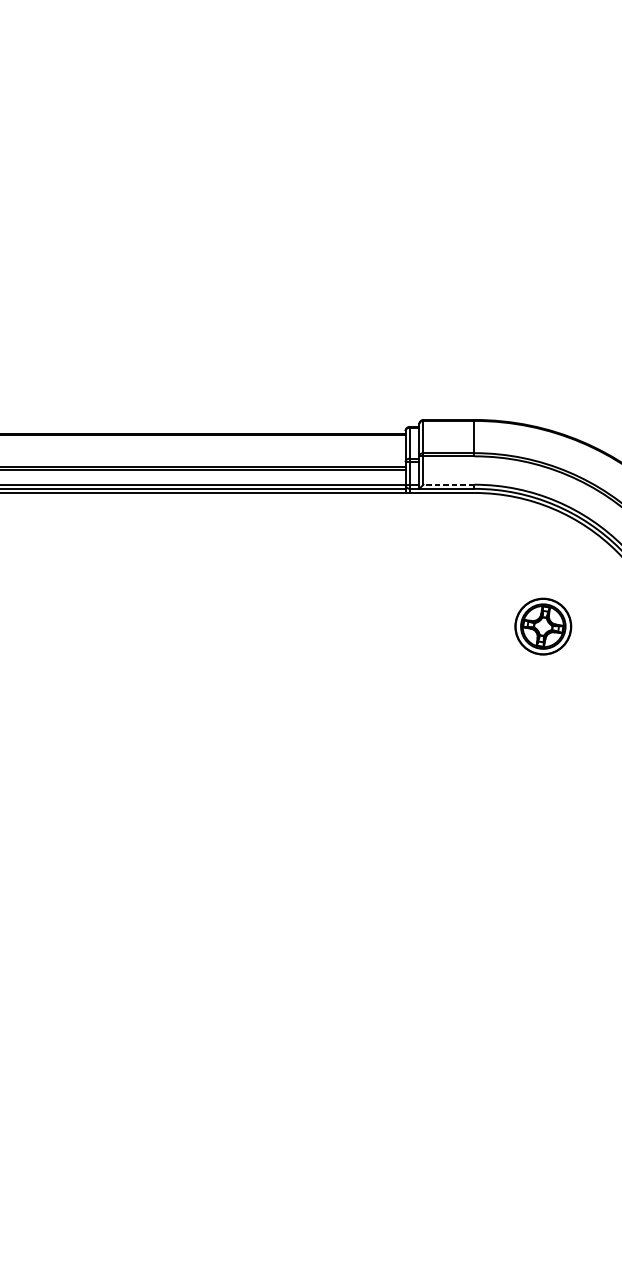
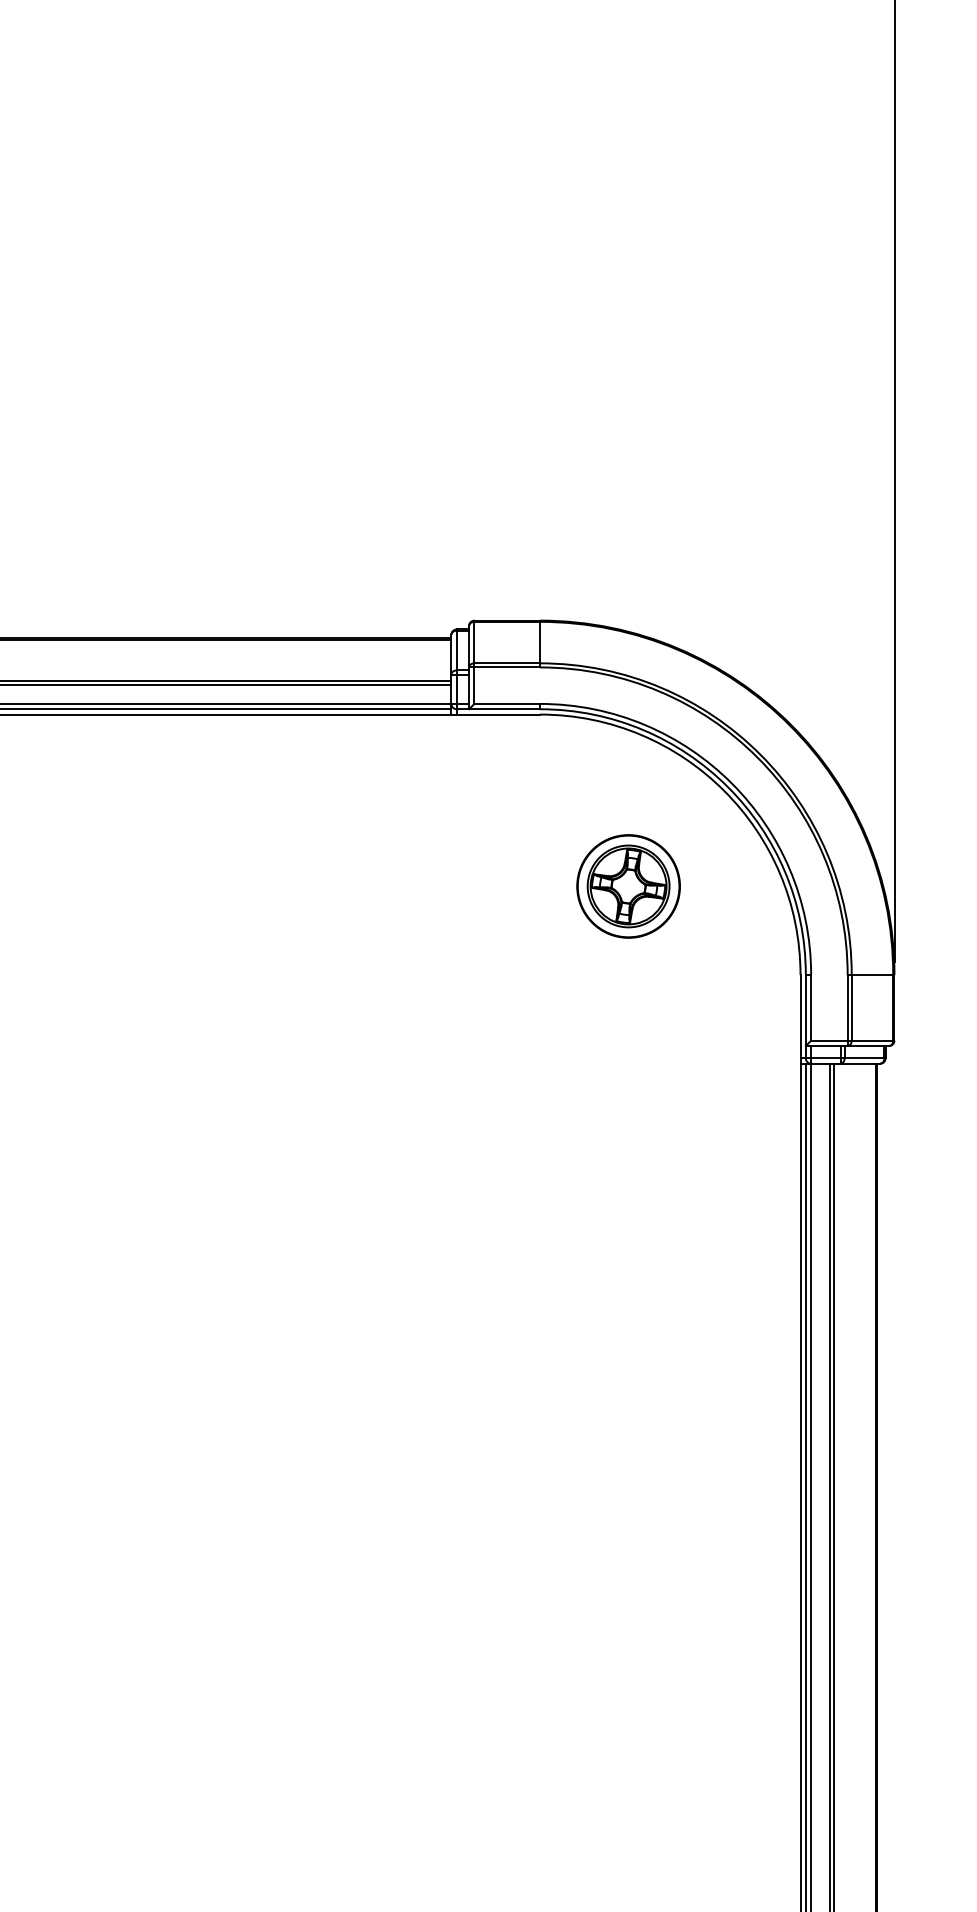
line: (449, 484) -> (507, 703), dashed -> solid
part: (543, 626) -> (628, 886), size x1.43

